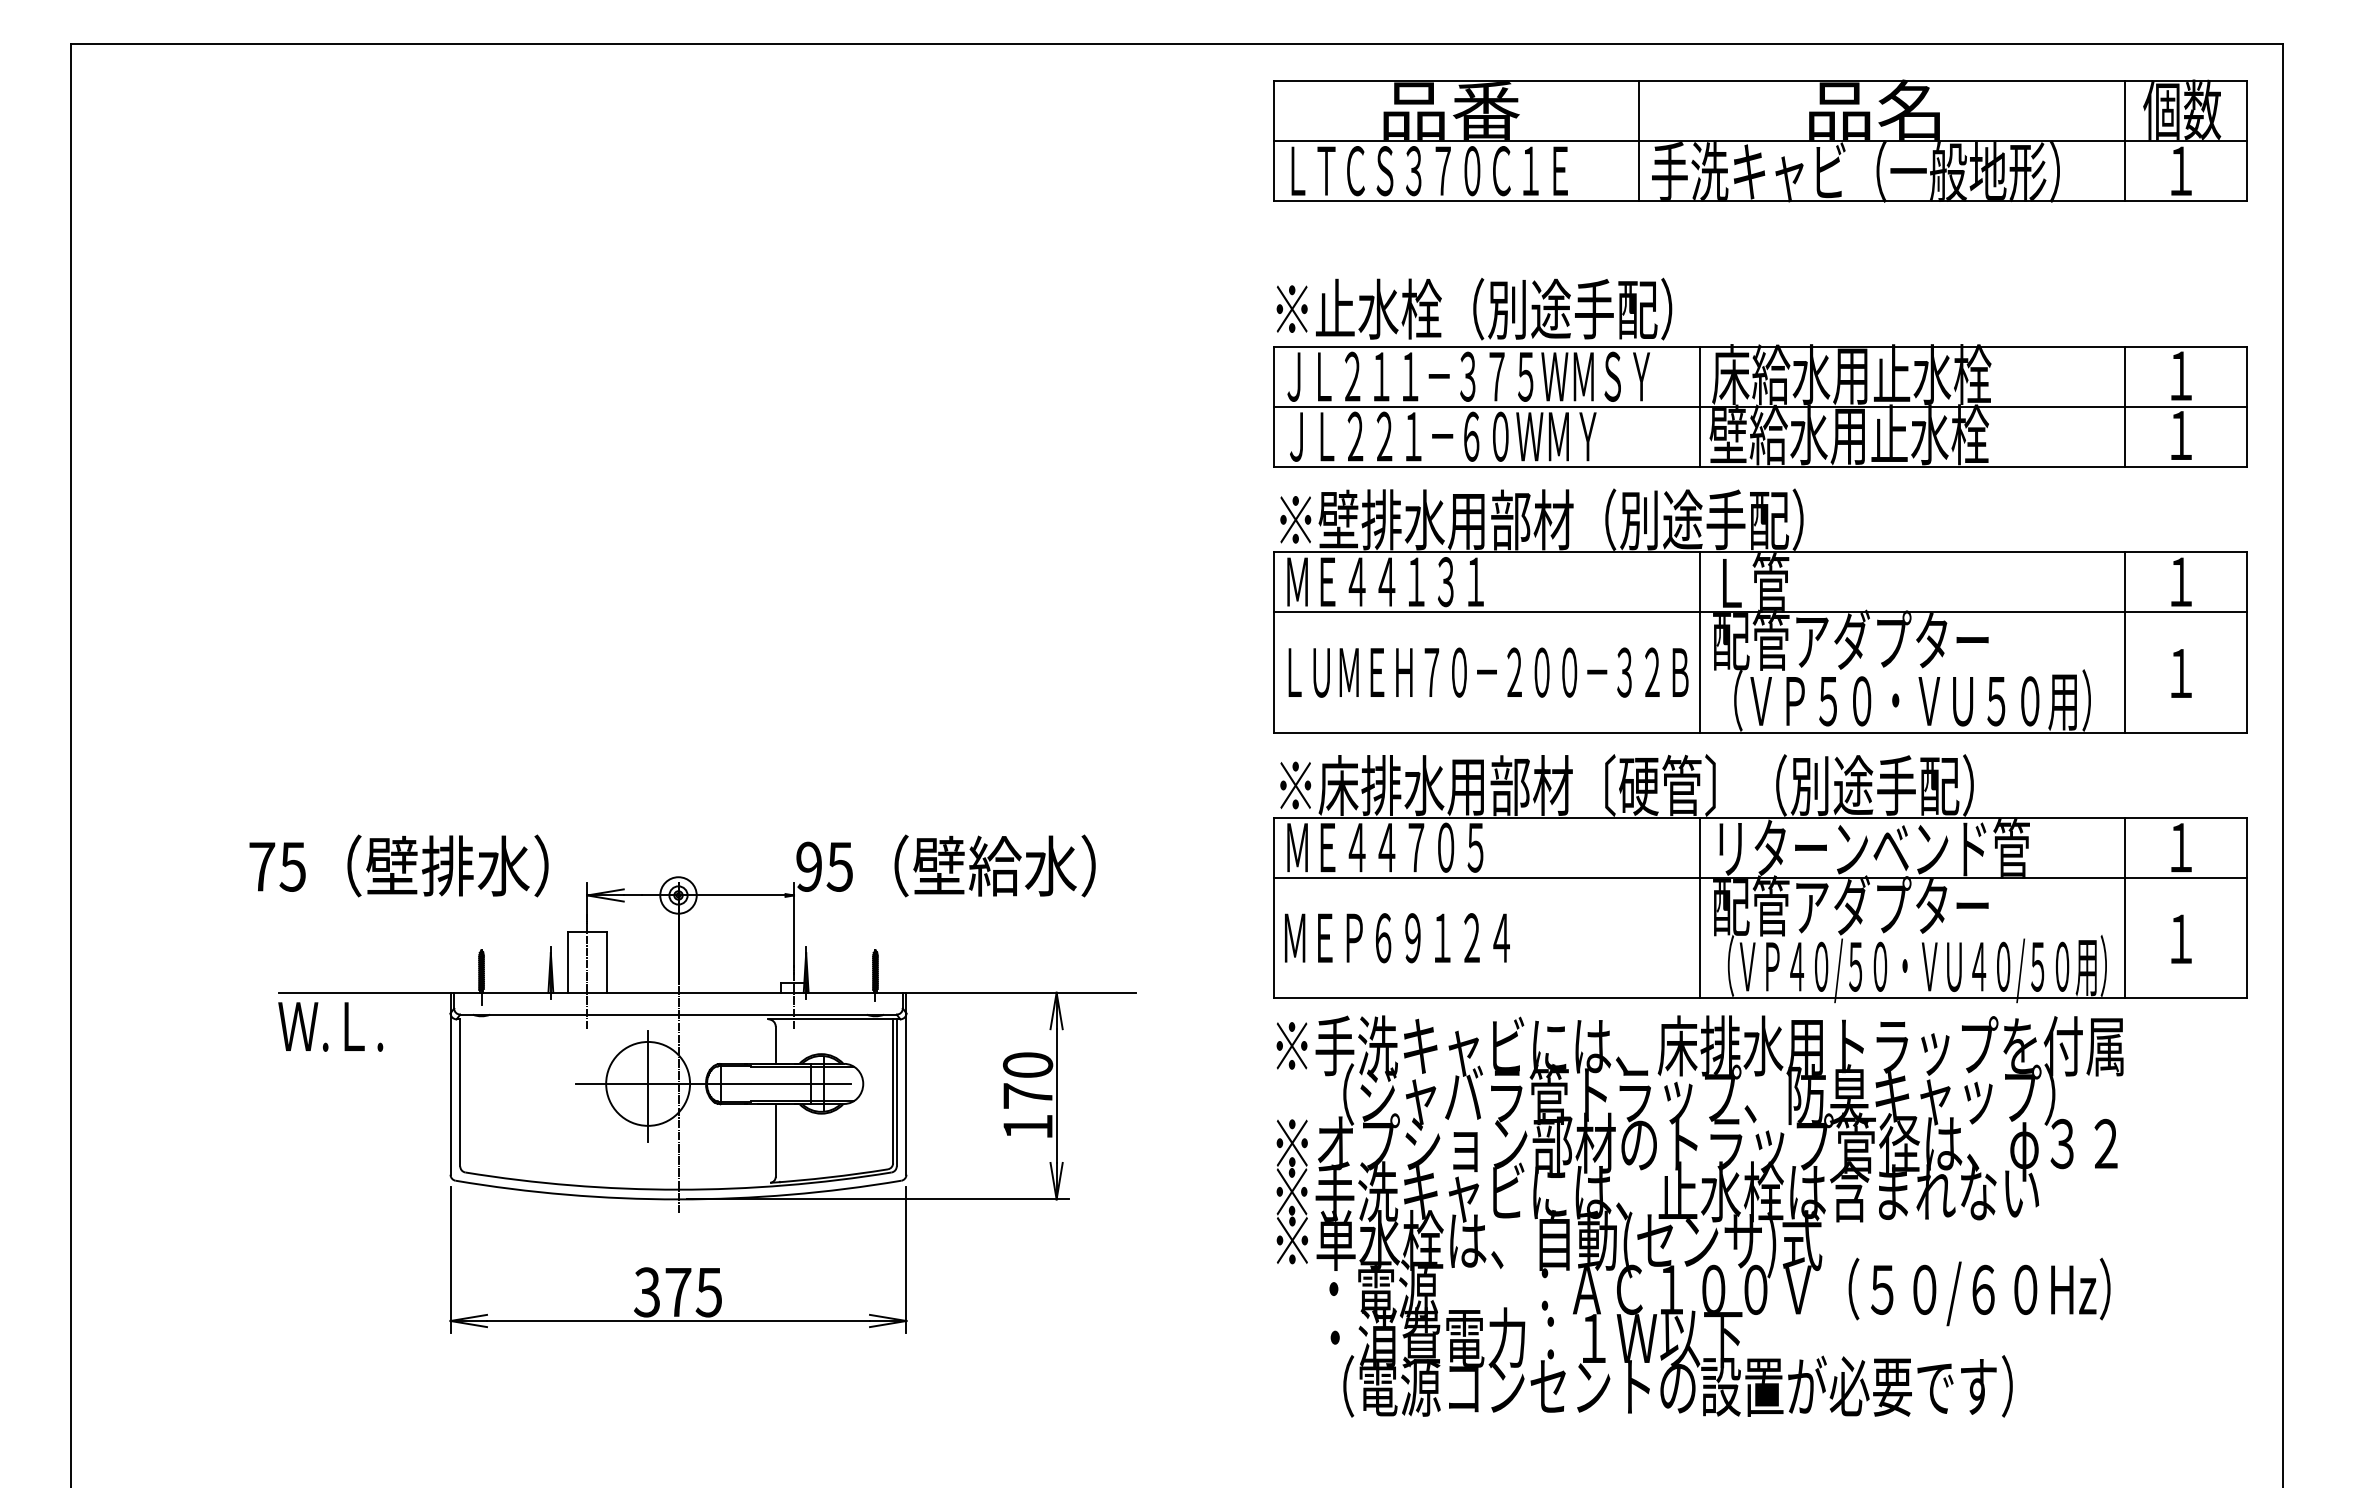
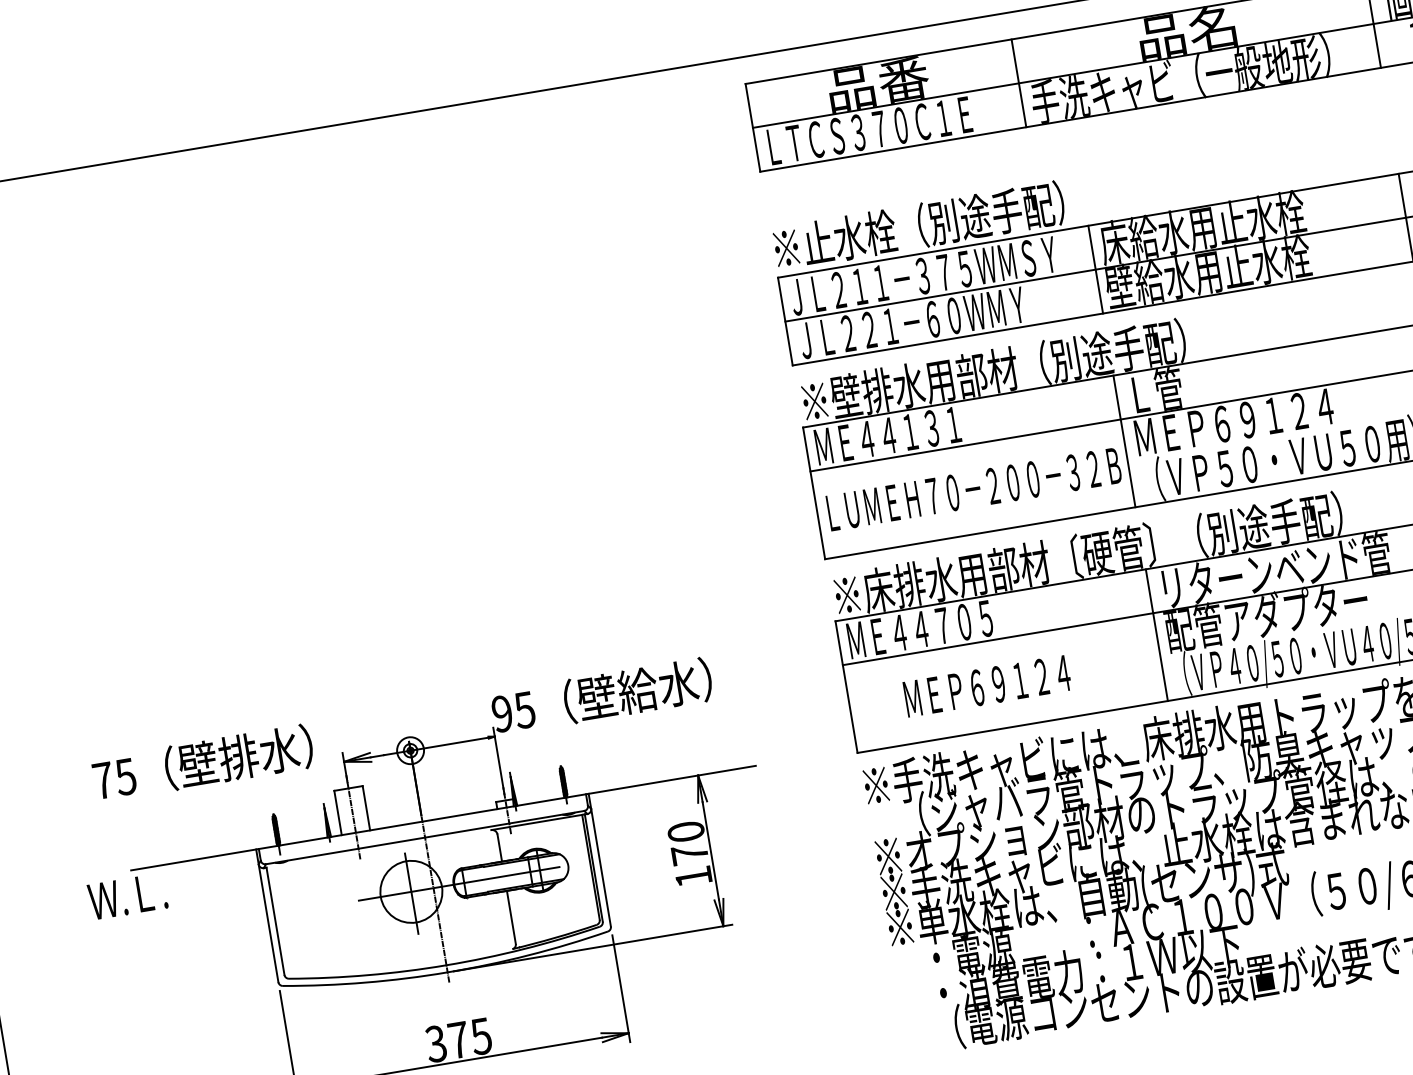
text: (1850, 639) -> (1234, 421), 配管アダプター -> ＭＥＰ６９１２４
text: (1397, 938) -> (987, 686), moved
text: (330, 1026) -> (127, 896), moved

